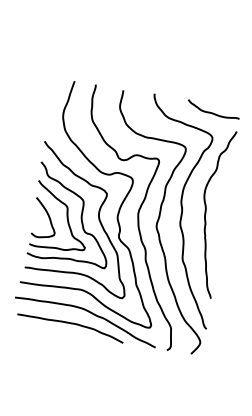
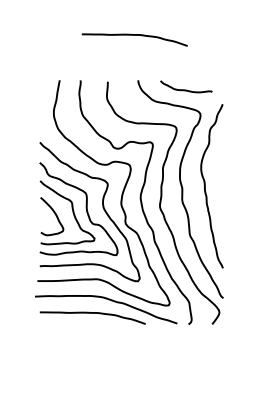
curve: (157, 47) -> (134, 35), added
curve: (213, 112) -> (186, 89), moved

